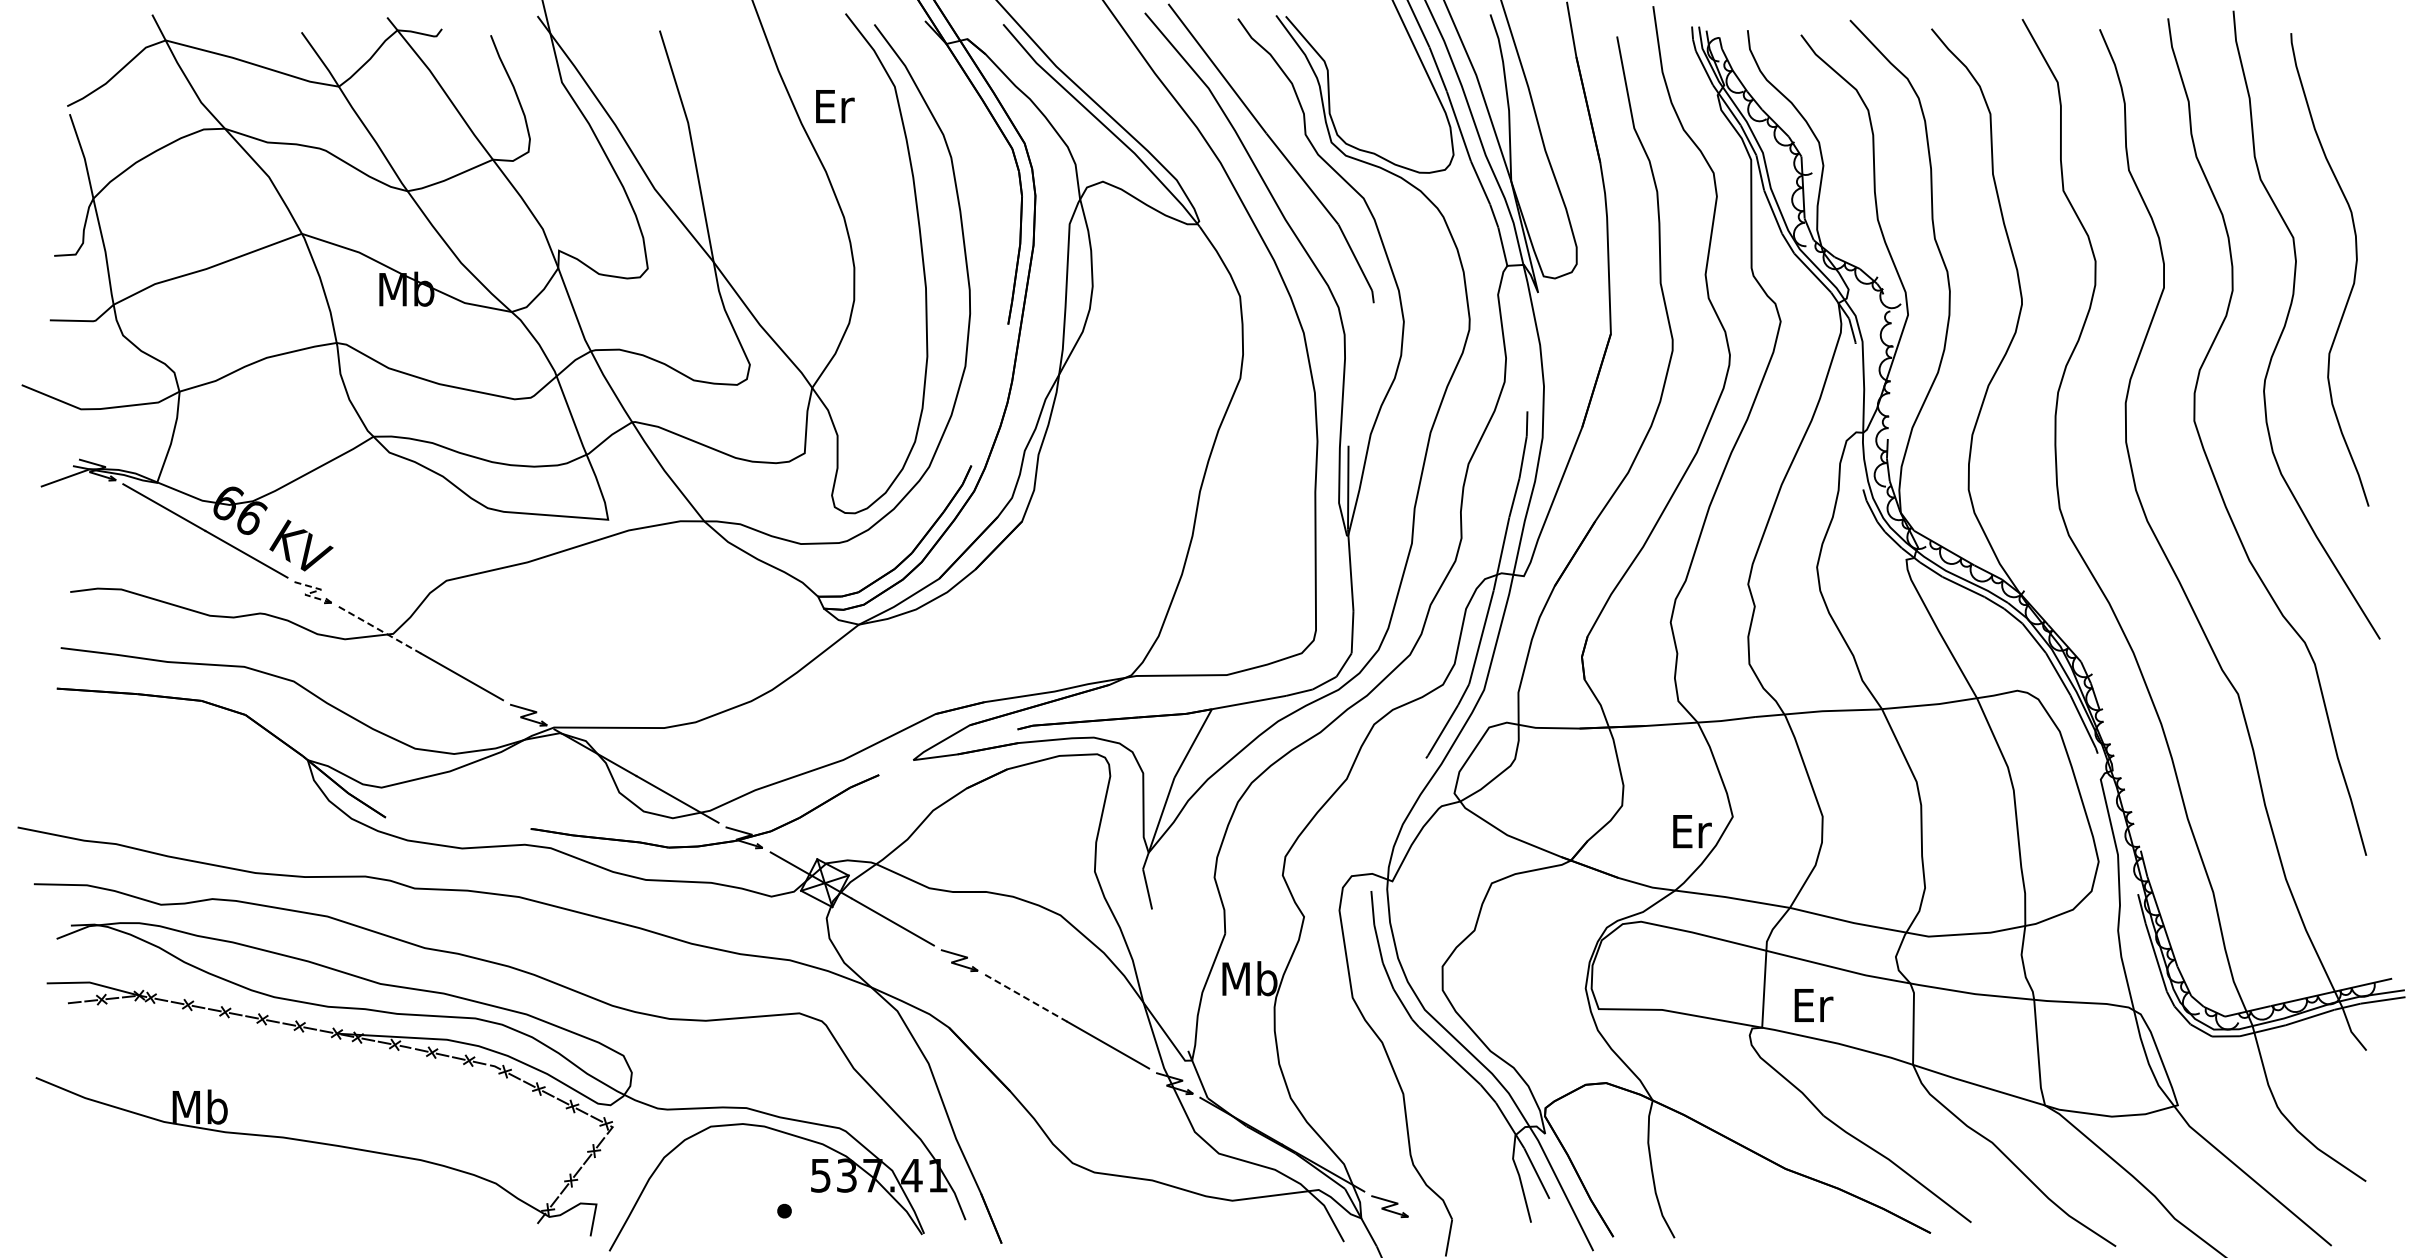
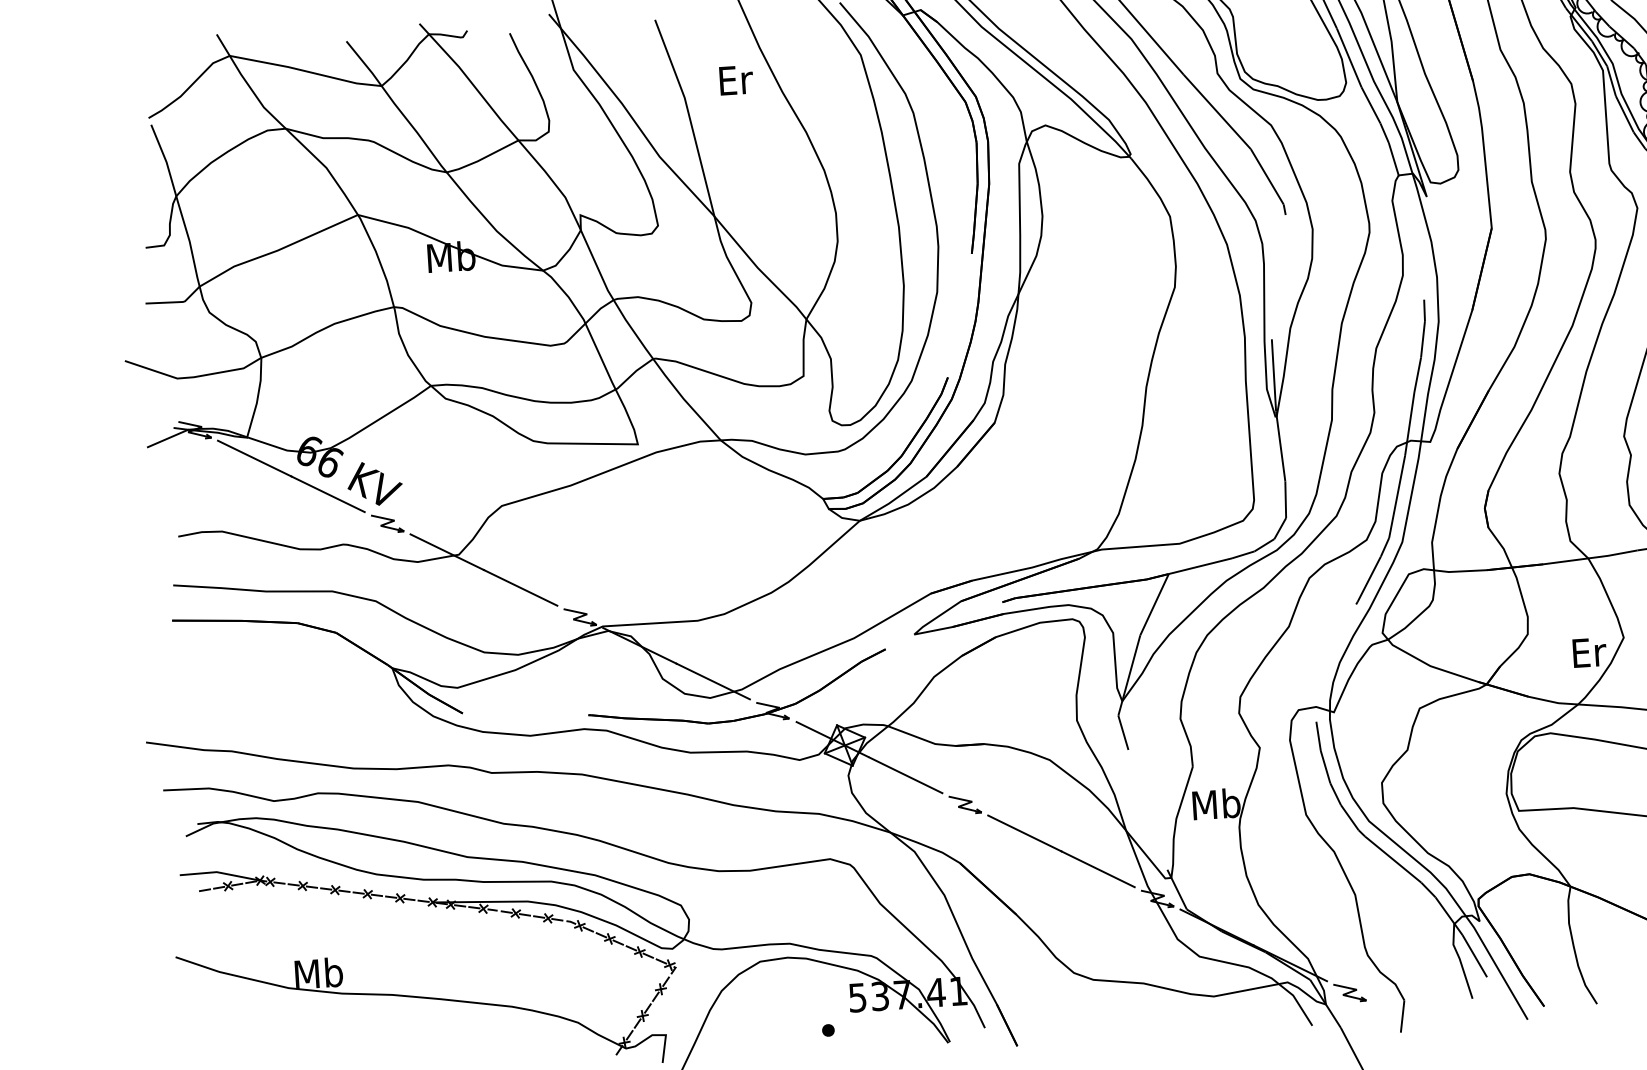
text: (835, 106) -> (736, 80), moved
line: (313, 592) -> (387, 523), dashed -> solid
line: (380, 630) -> (447, 552), dashed -> solid
line: (1026, 998) -> (1025, 833), dashed -> solid

